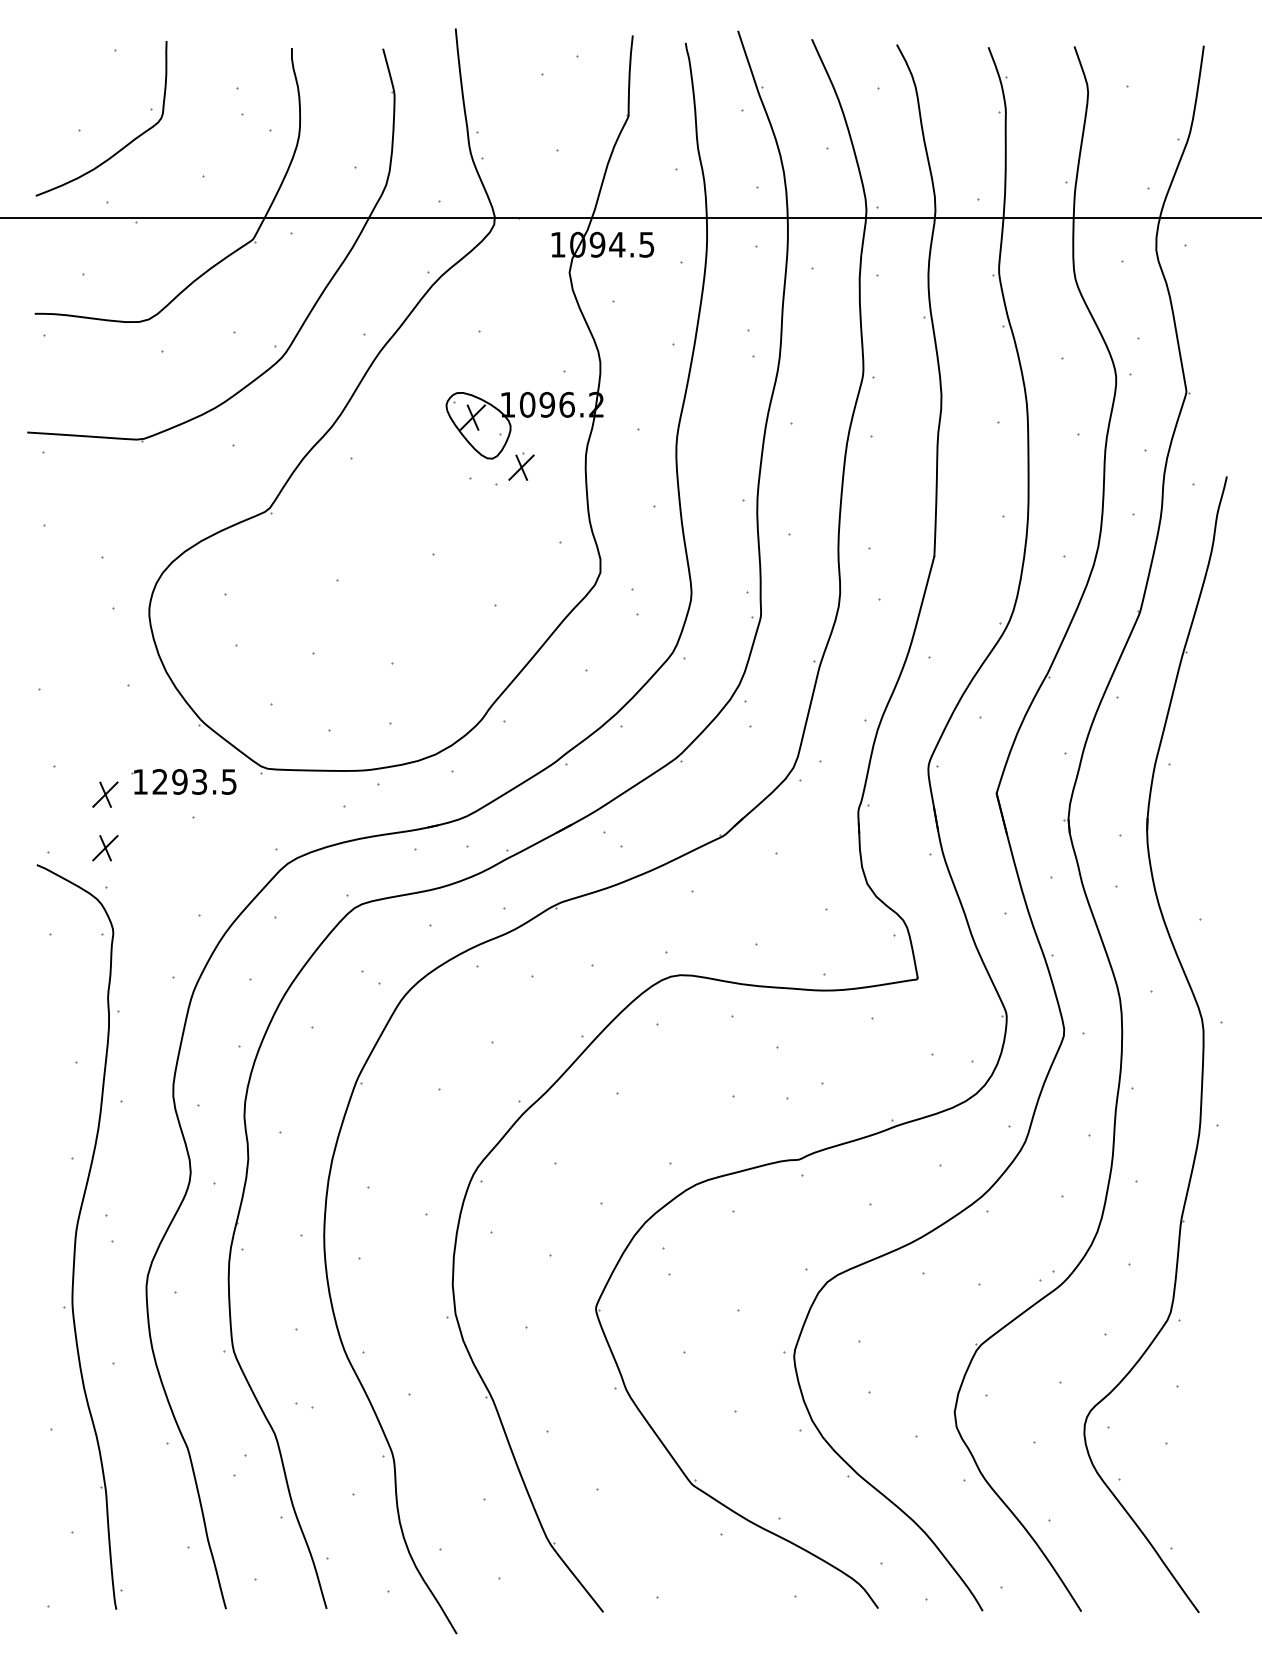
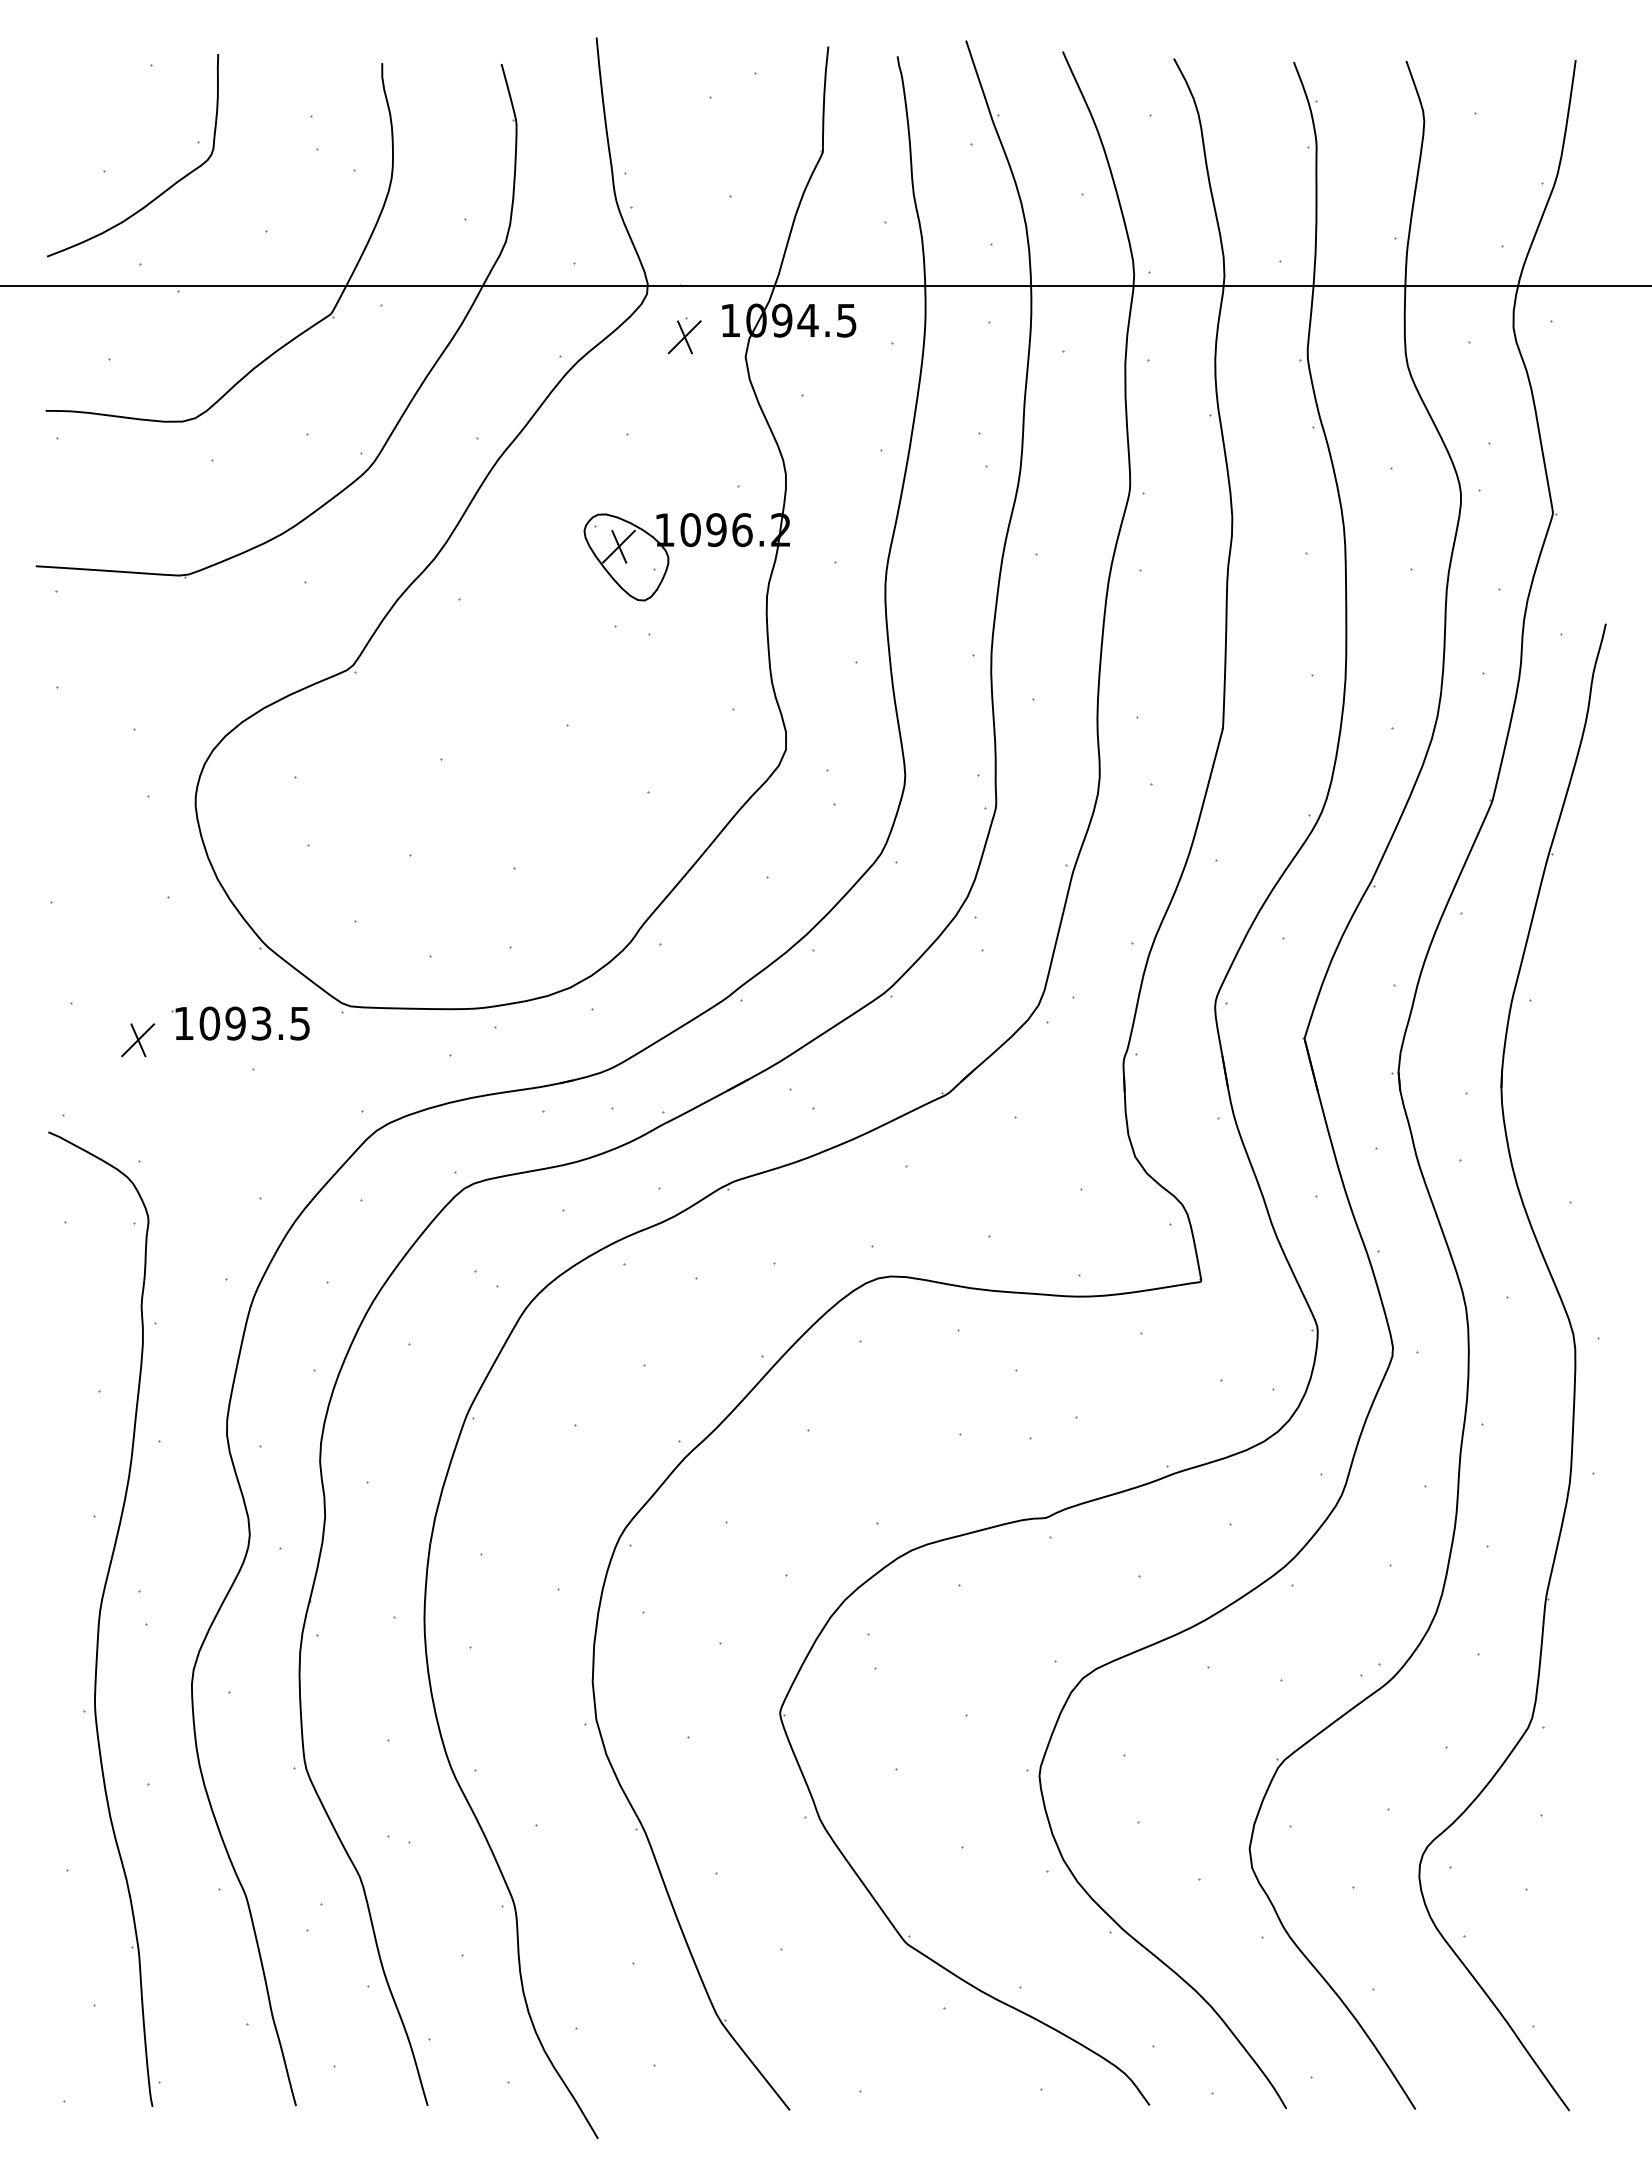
part: (521, 466) -> (684, 335), moved
text: (159, 781) -> (209, 1023), 1293.5 -> 1093.5
part: (105, 848) -> (138, 1110), removed

